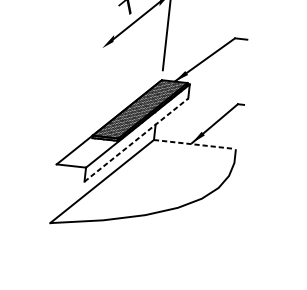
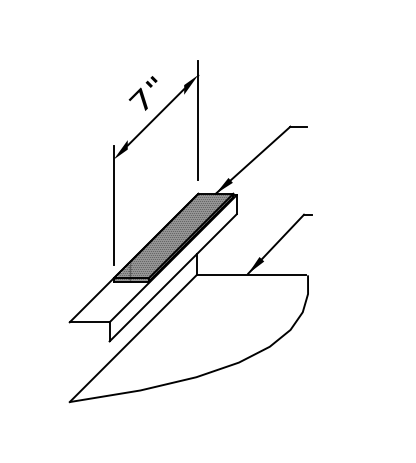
line: (98, 81) -> (113, 204), added
line: (136, 139) -> (173, 277), dashed -> solid
line: (194, 144) -> (251, 275), dashed -> solid

